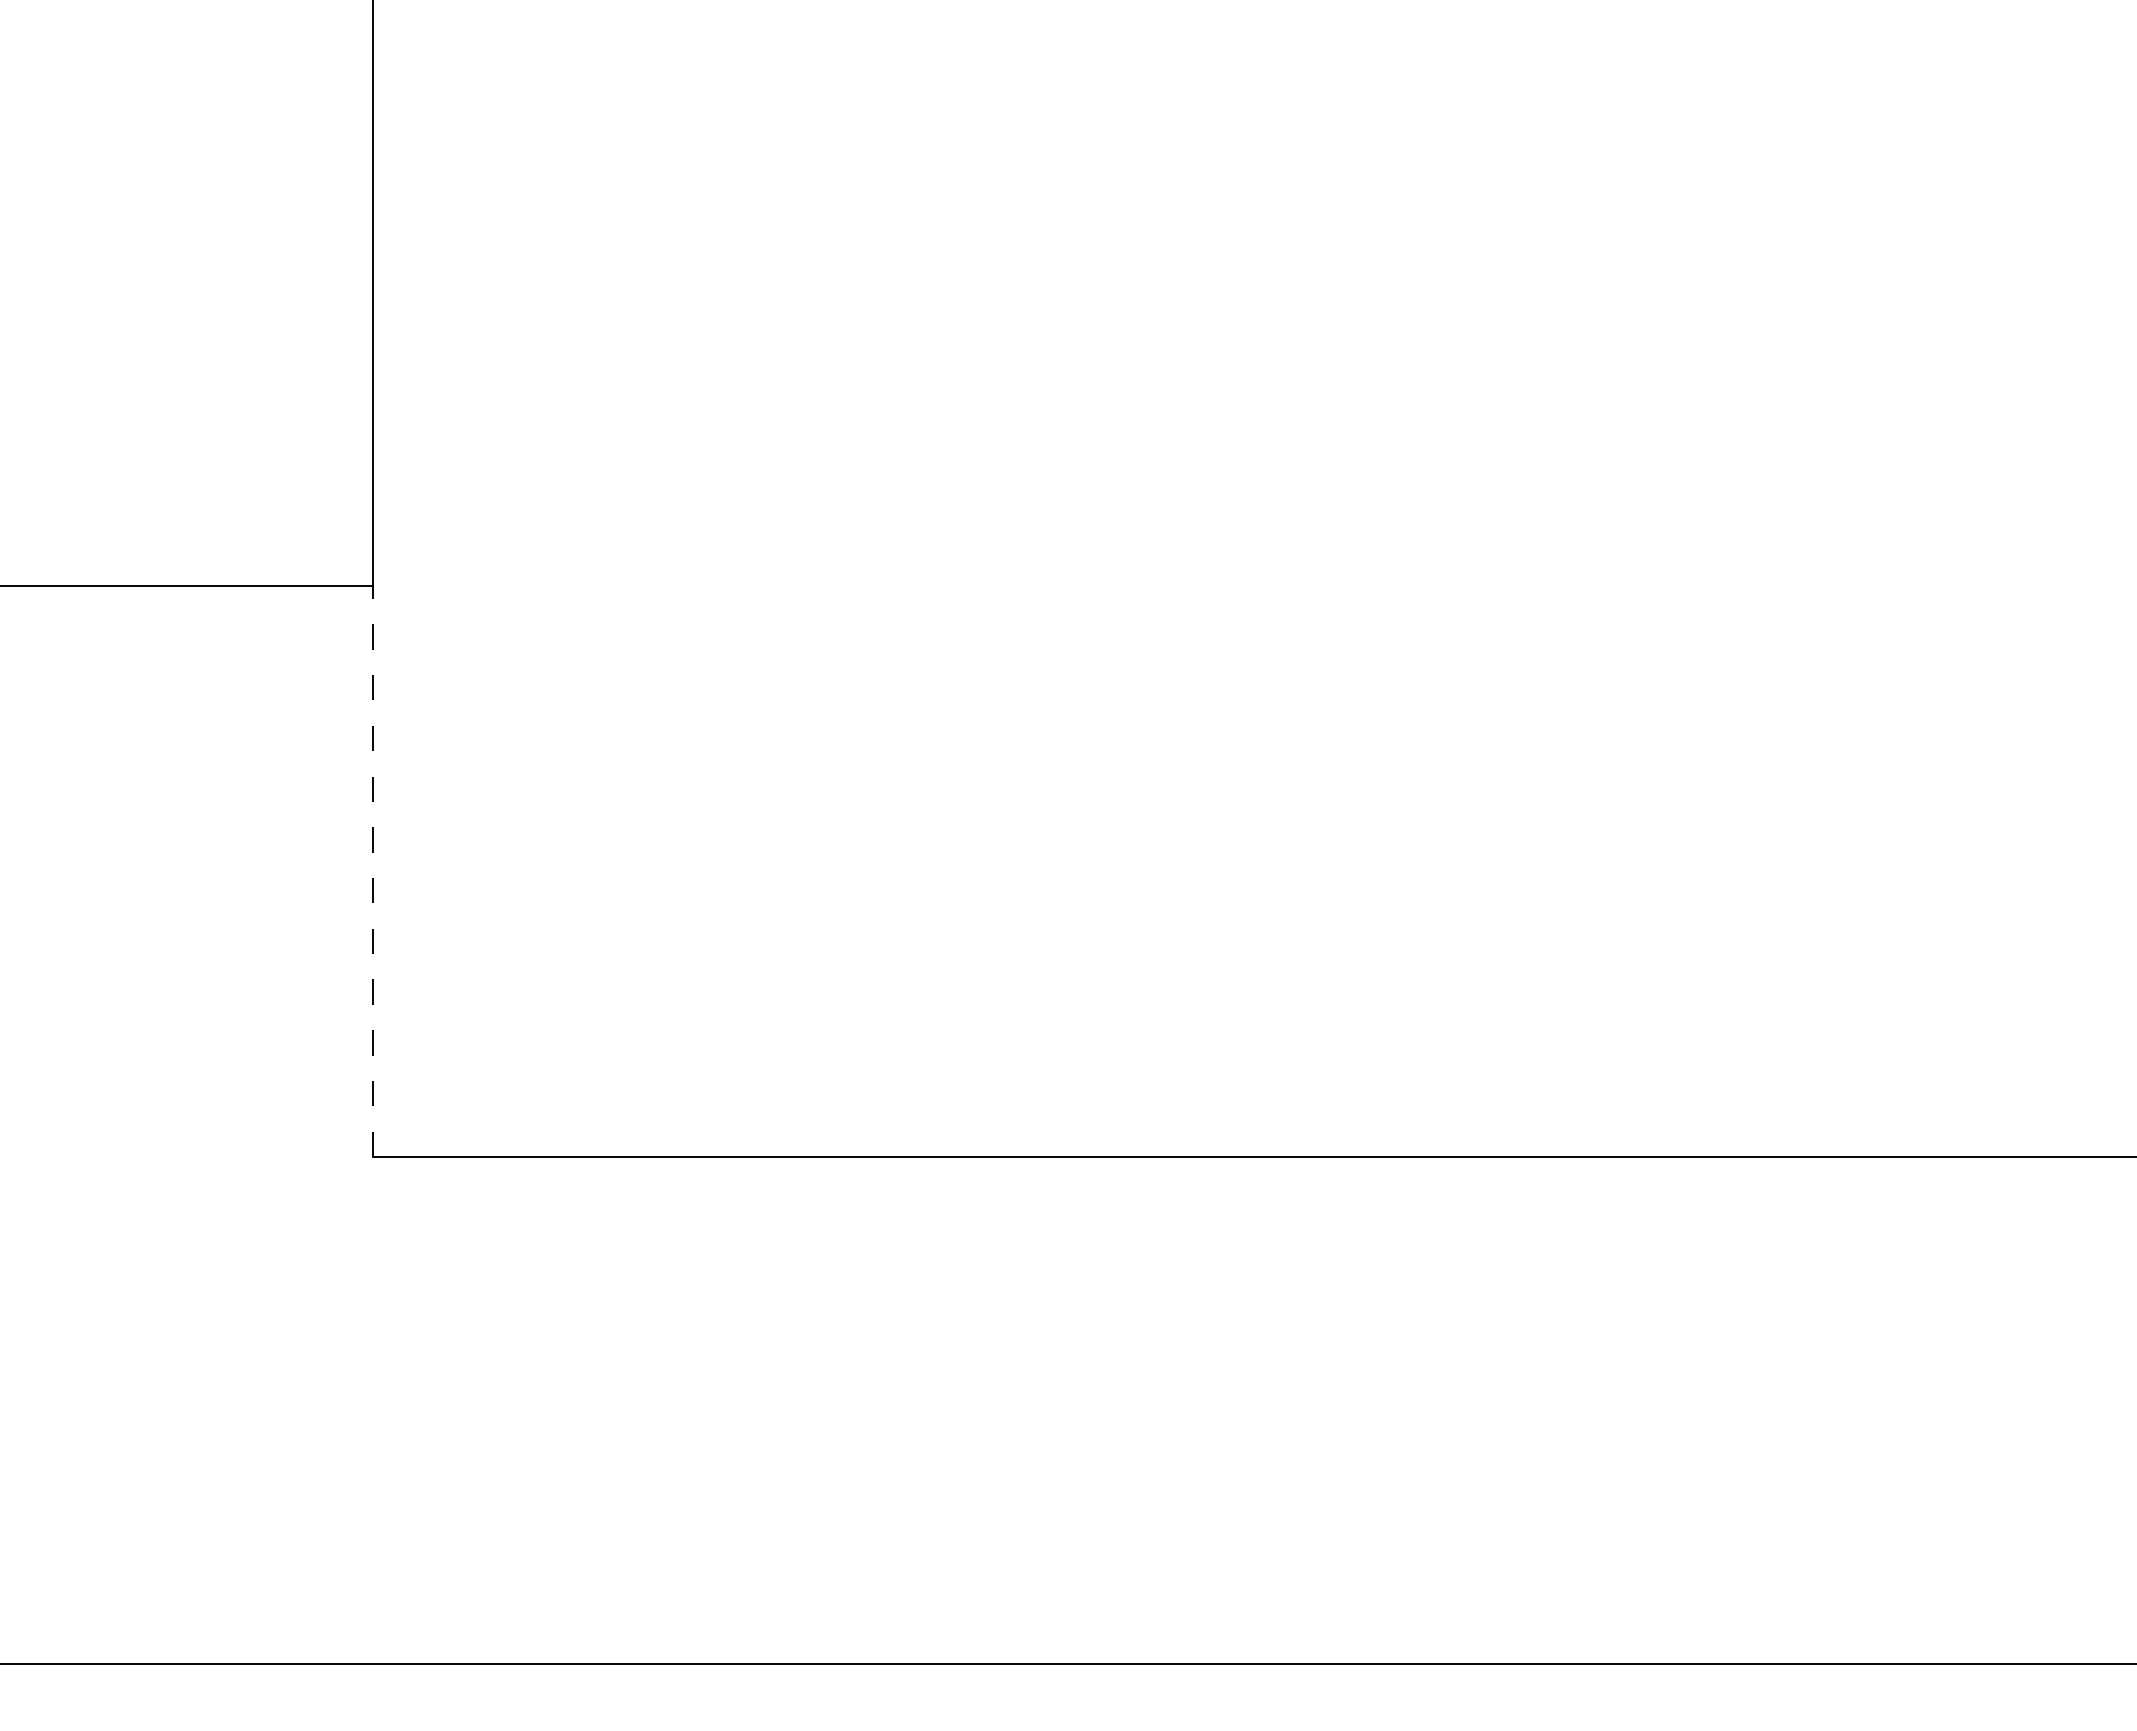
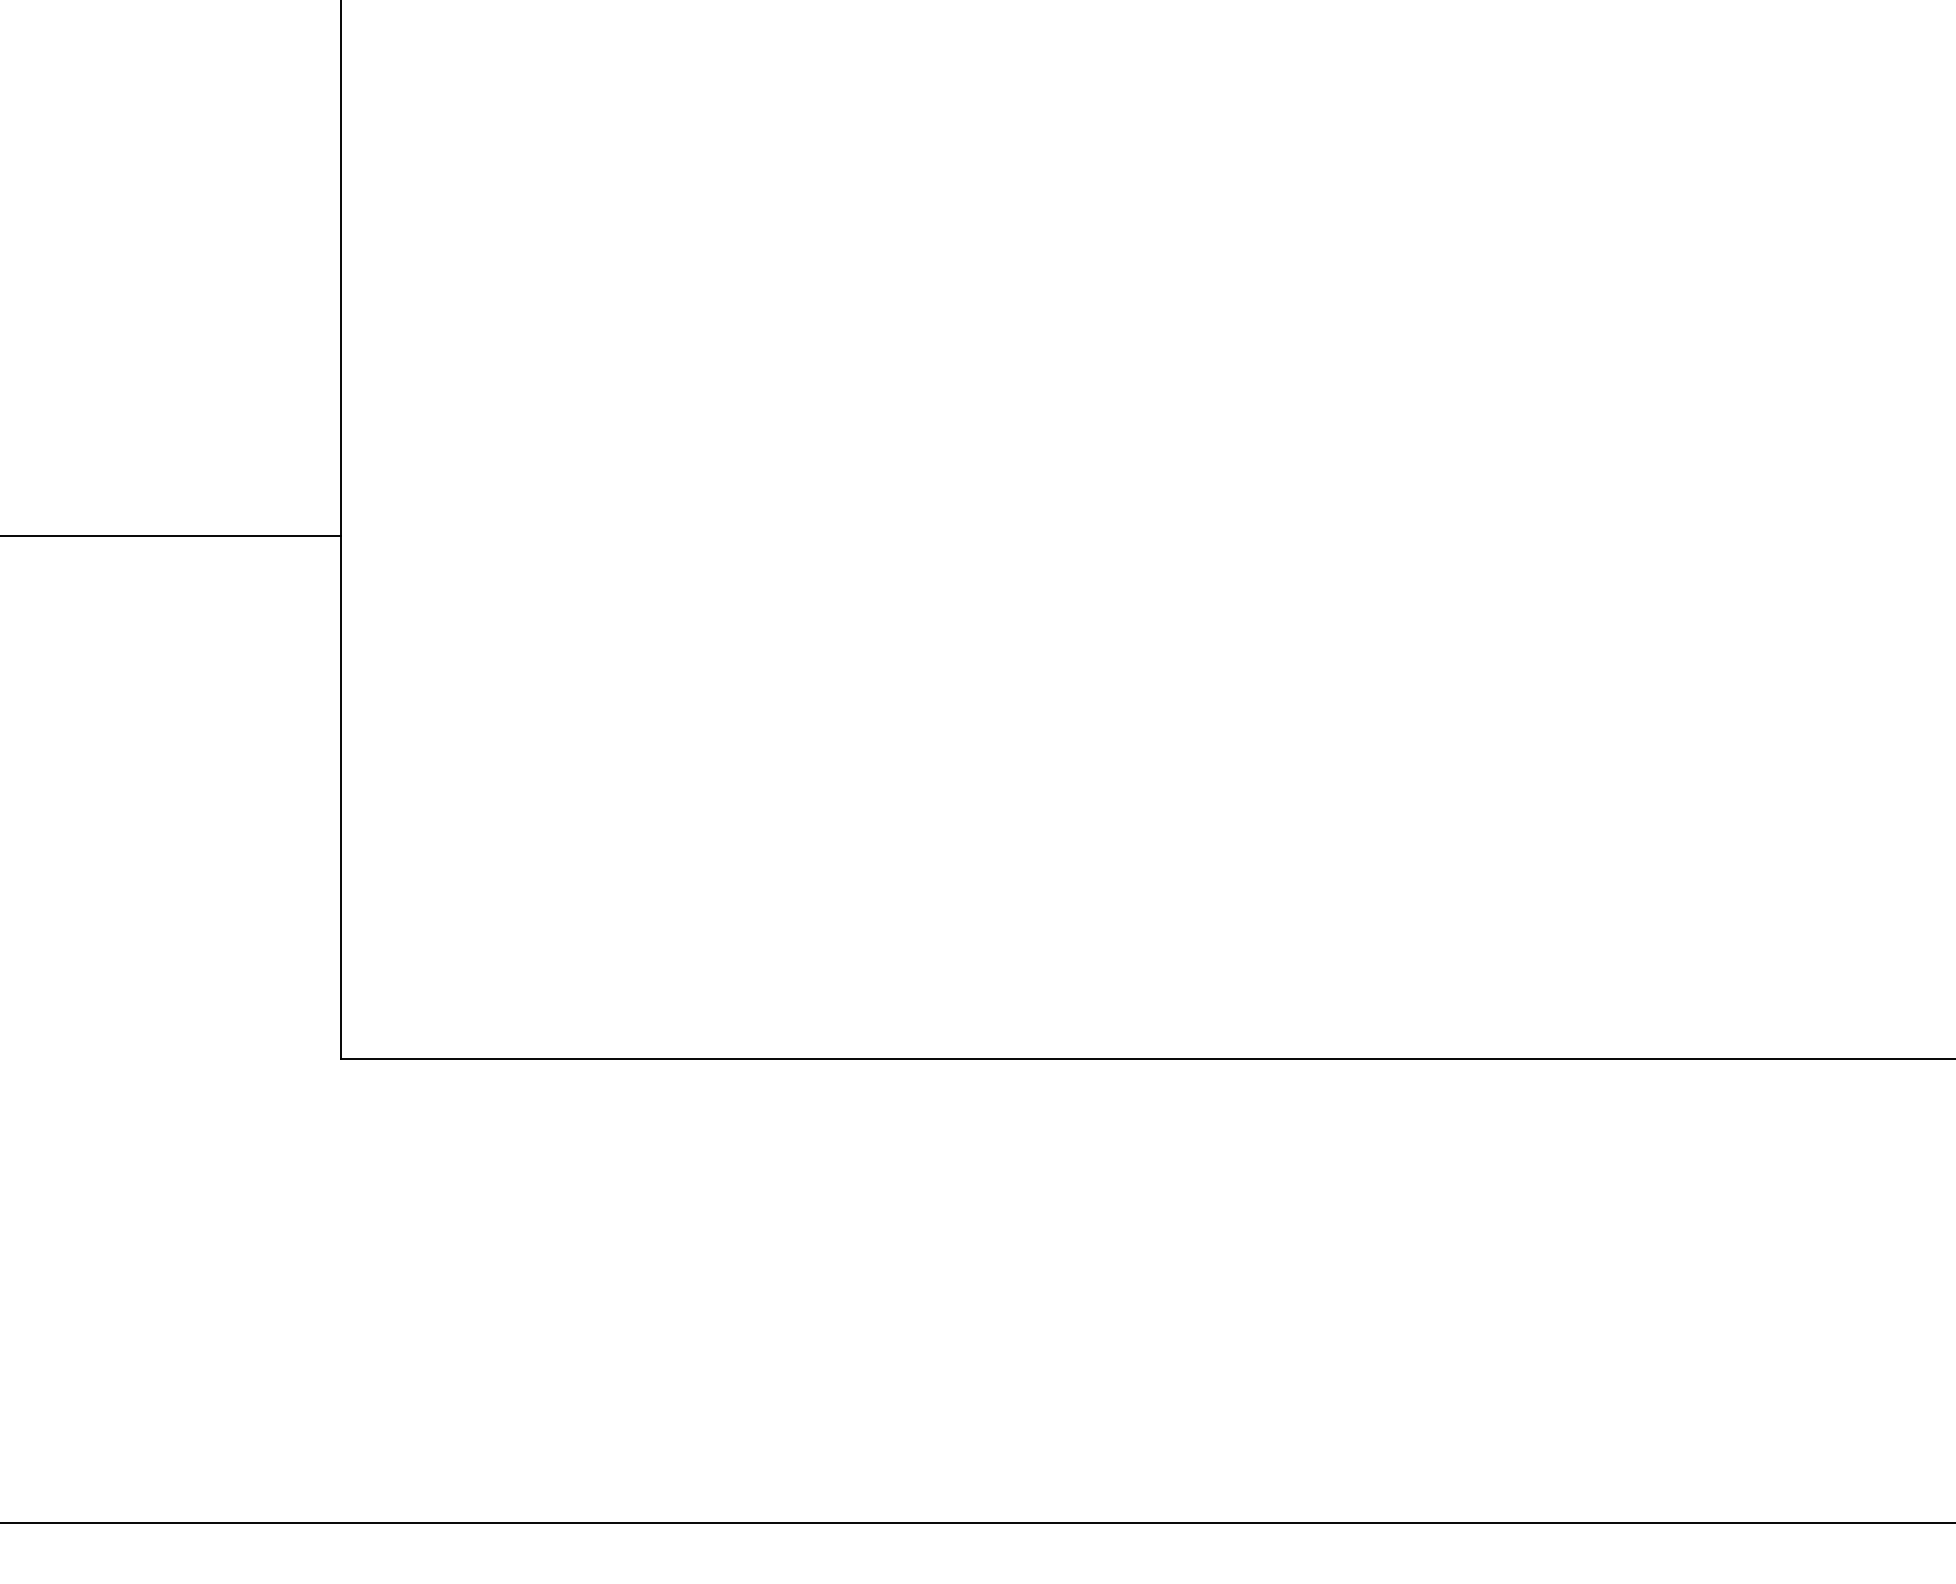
line: (372, 871) -> (340, 797), dashed -> solid

